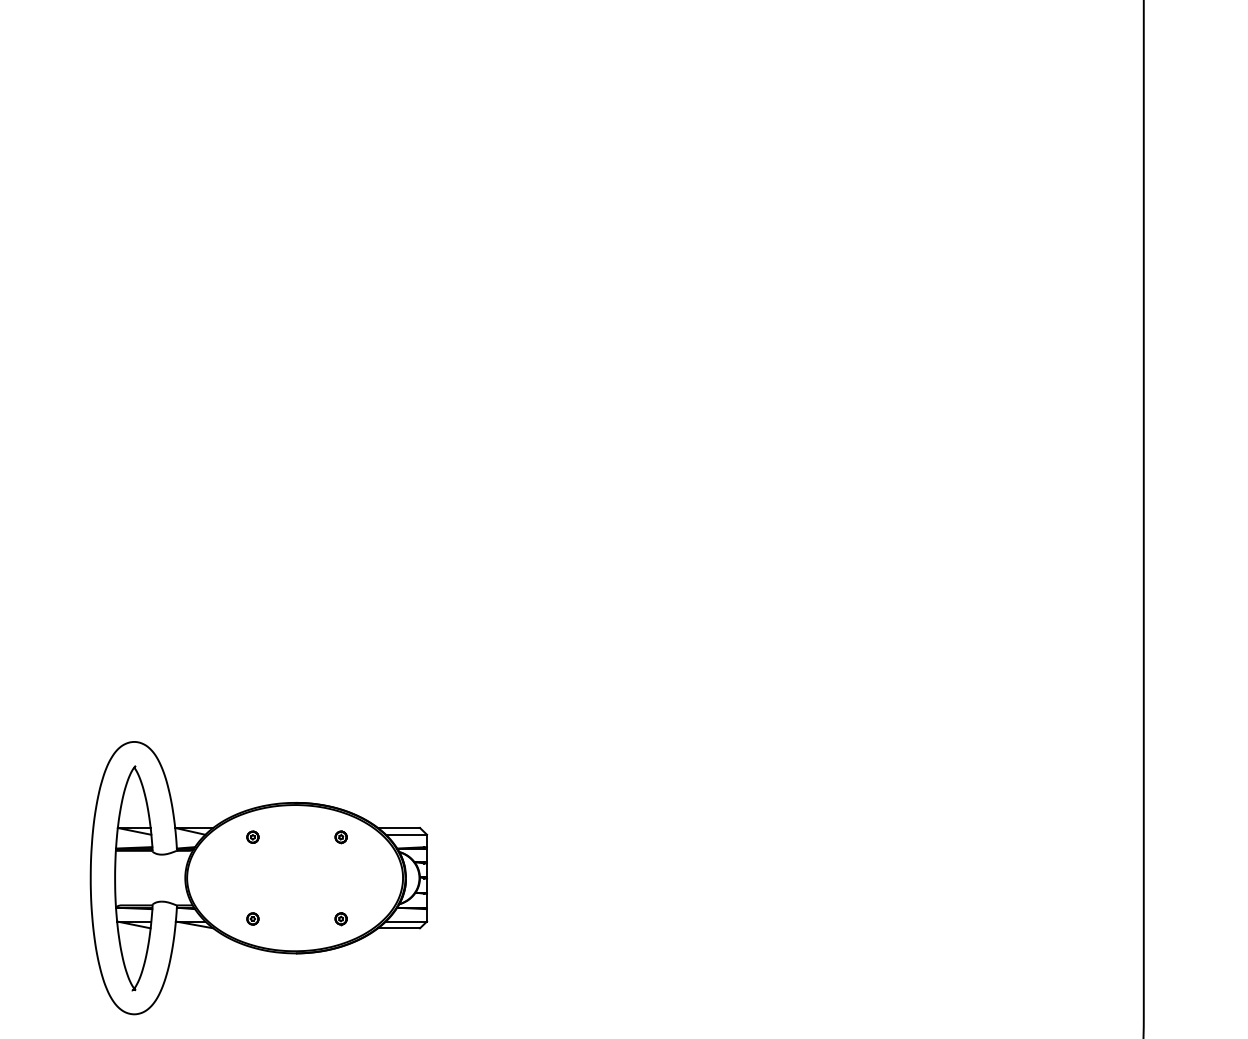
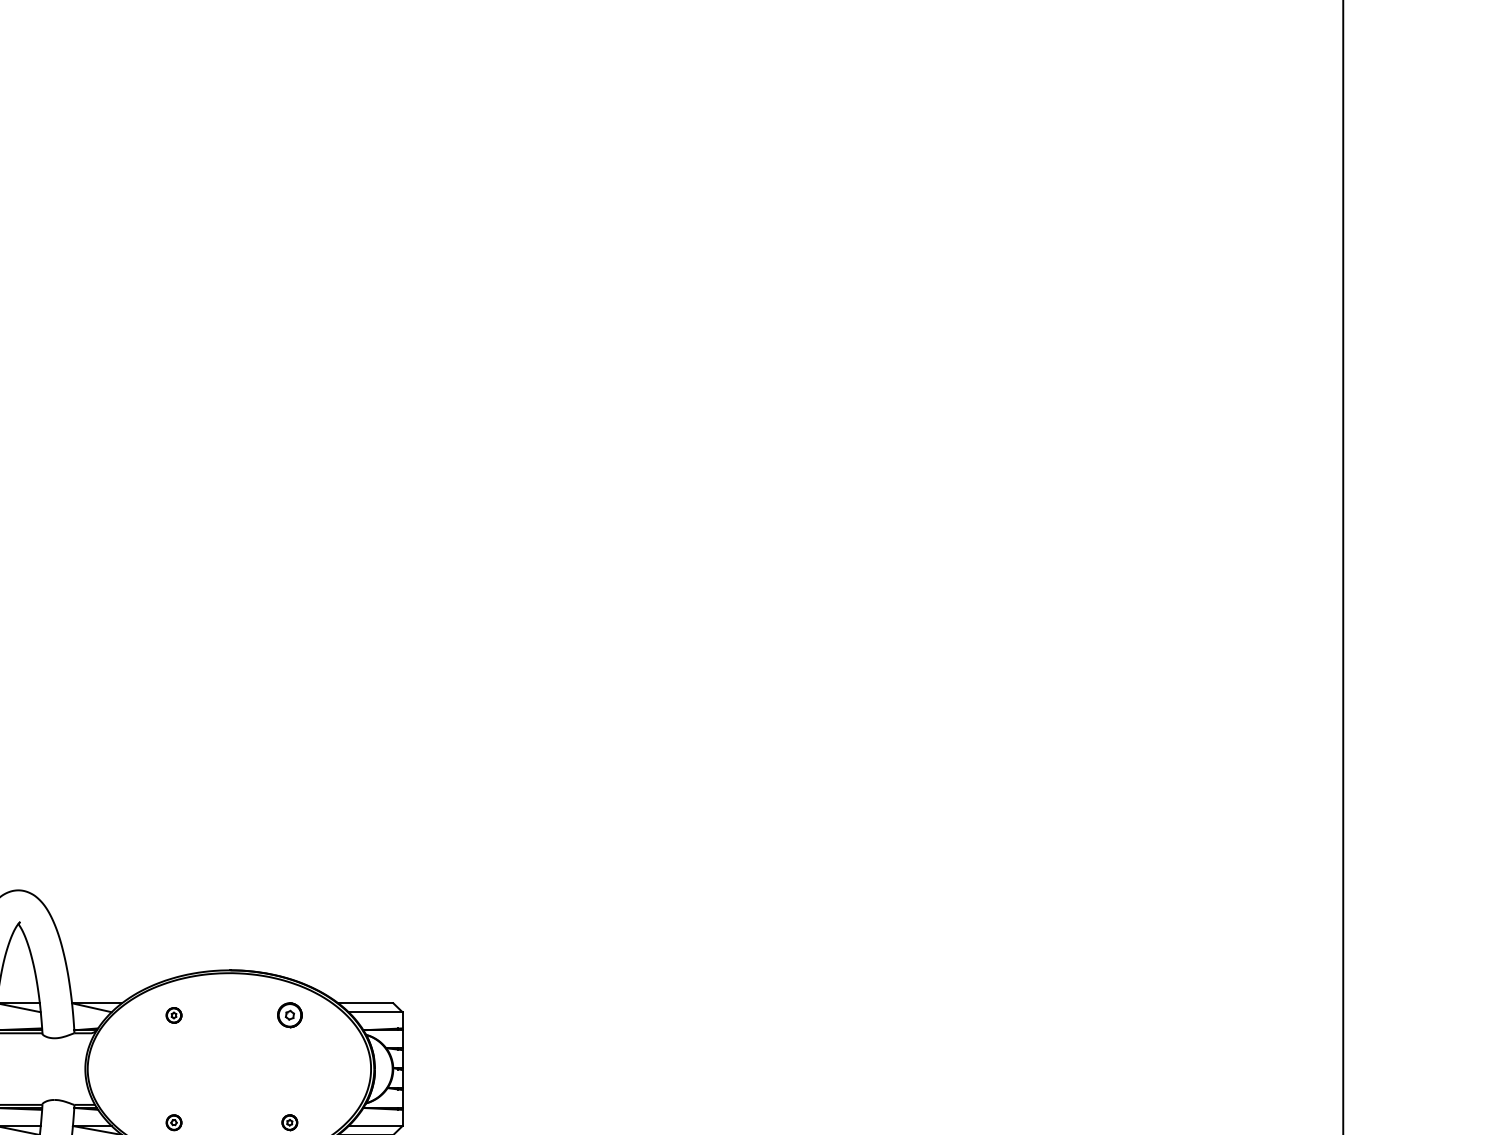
part: (340, 837) -> (288, 1015), size x1.6

